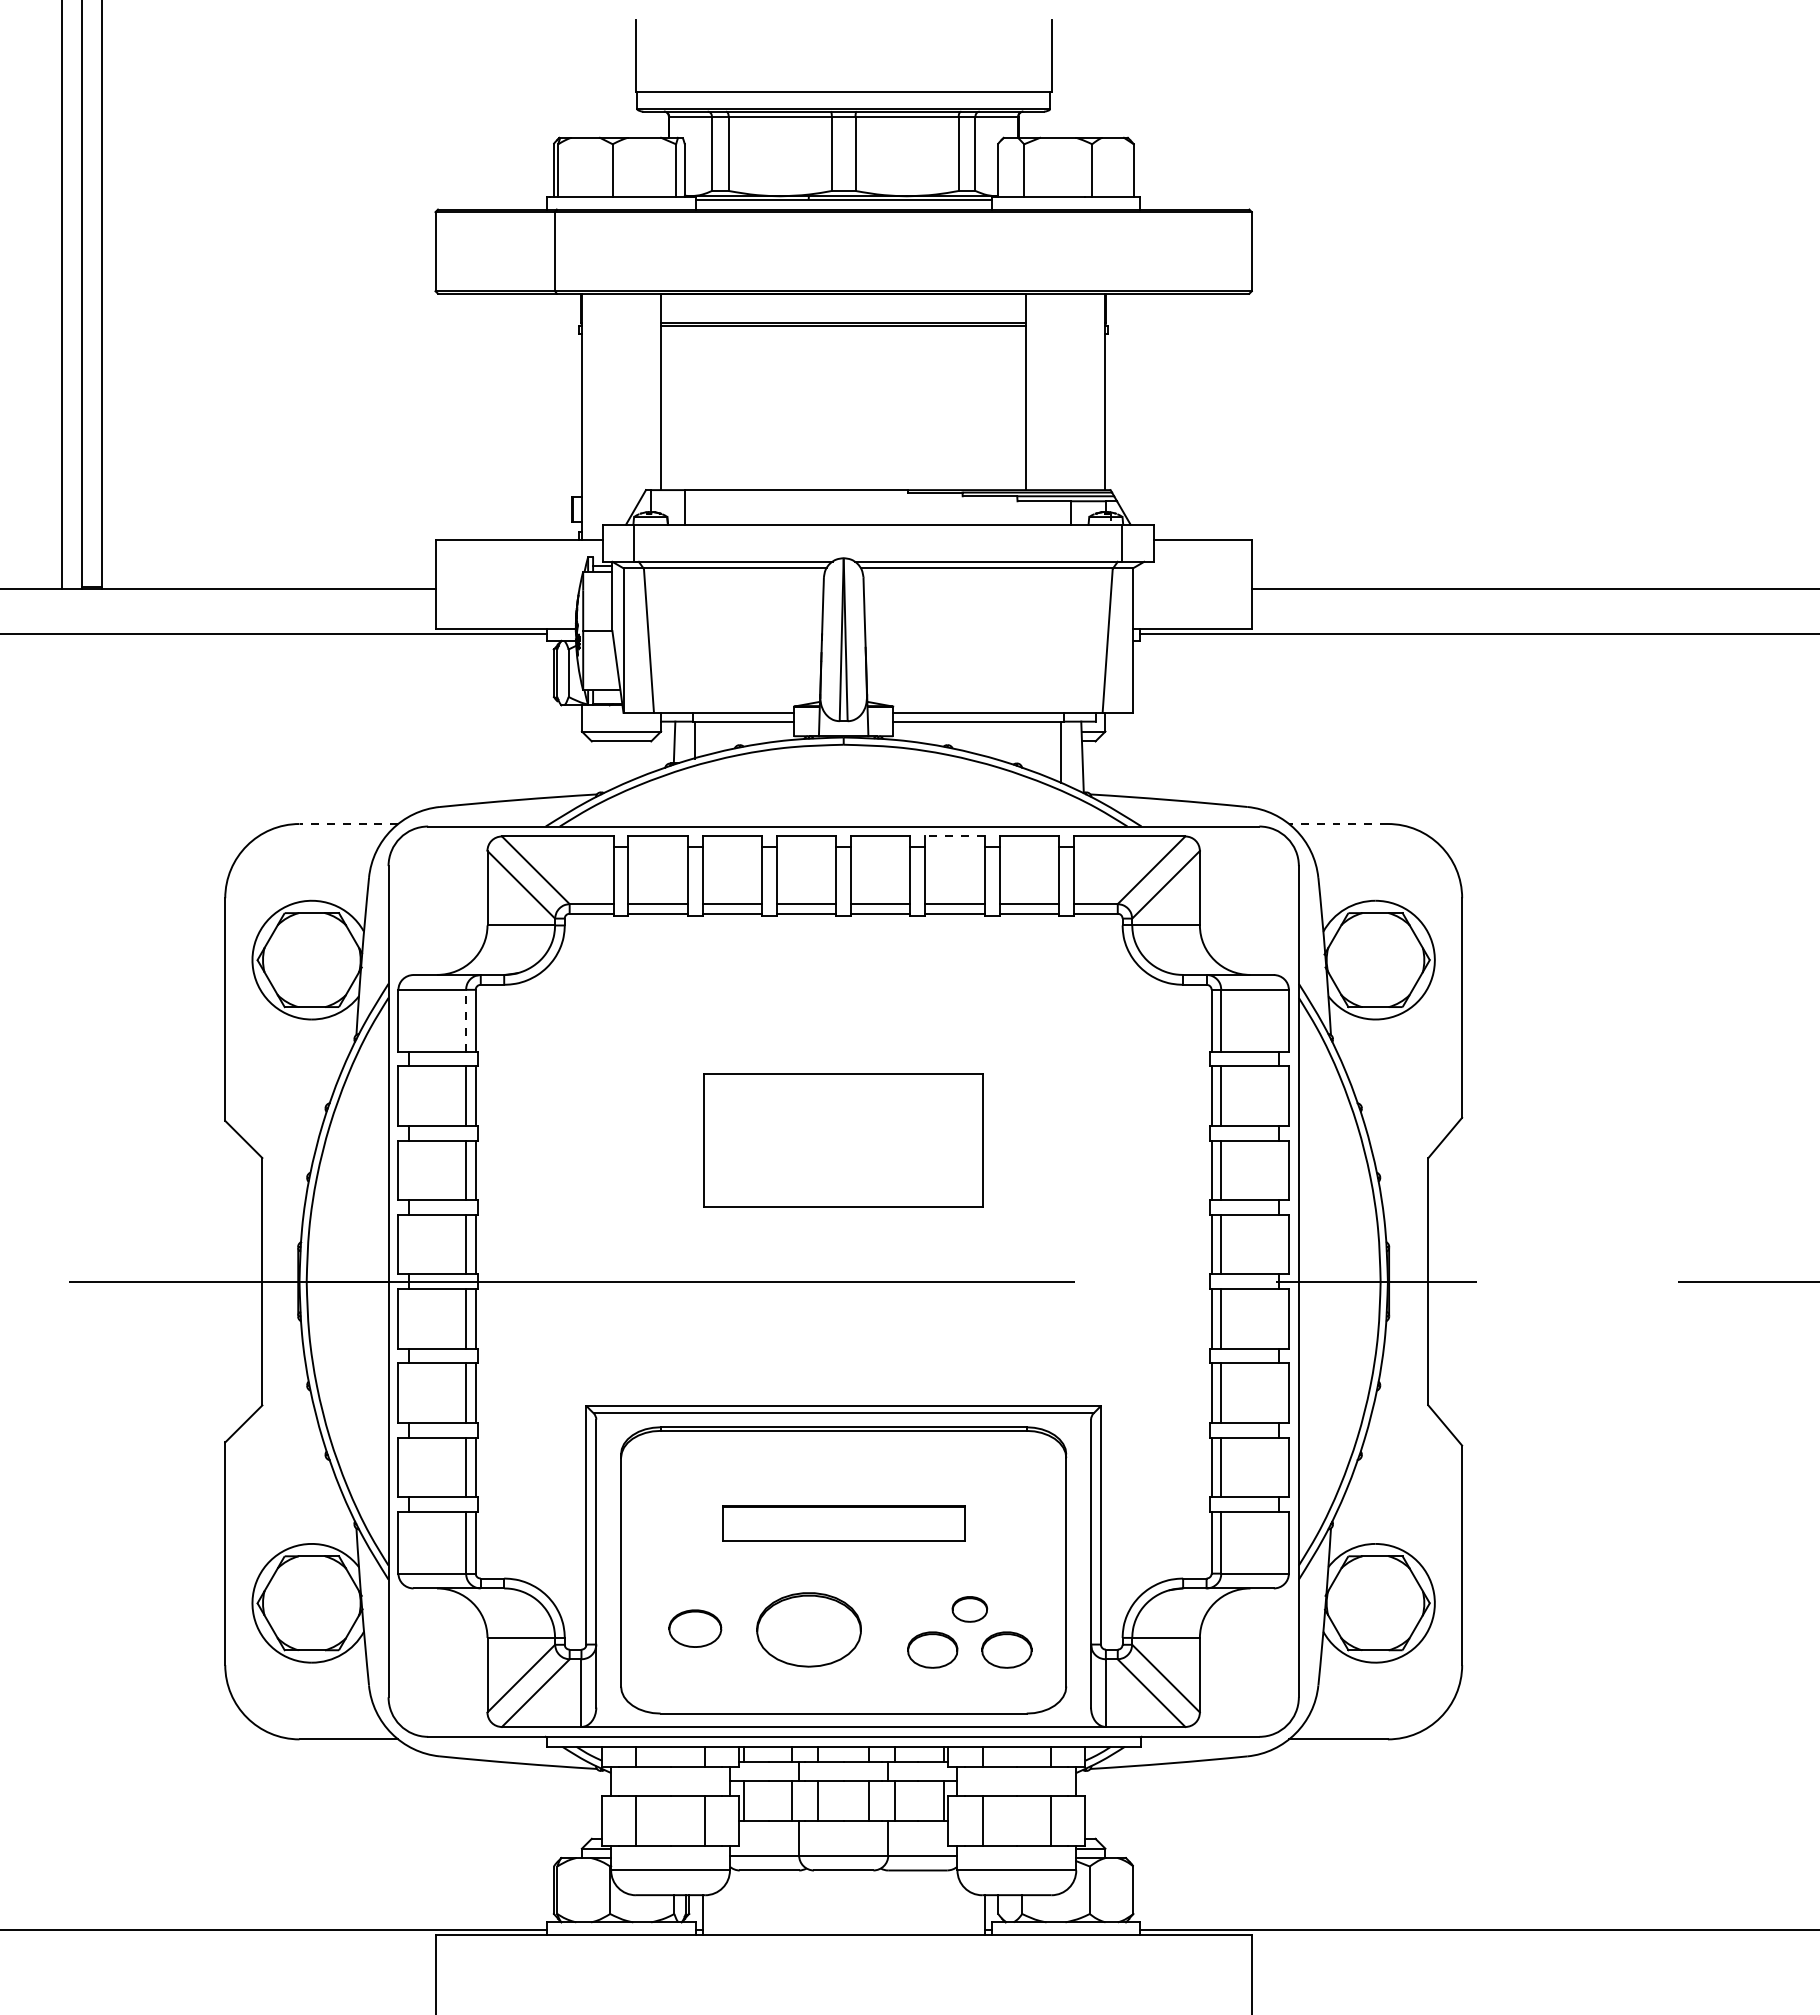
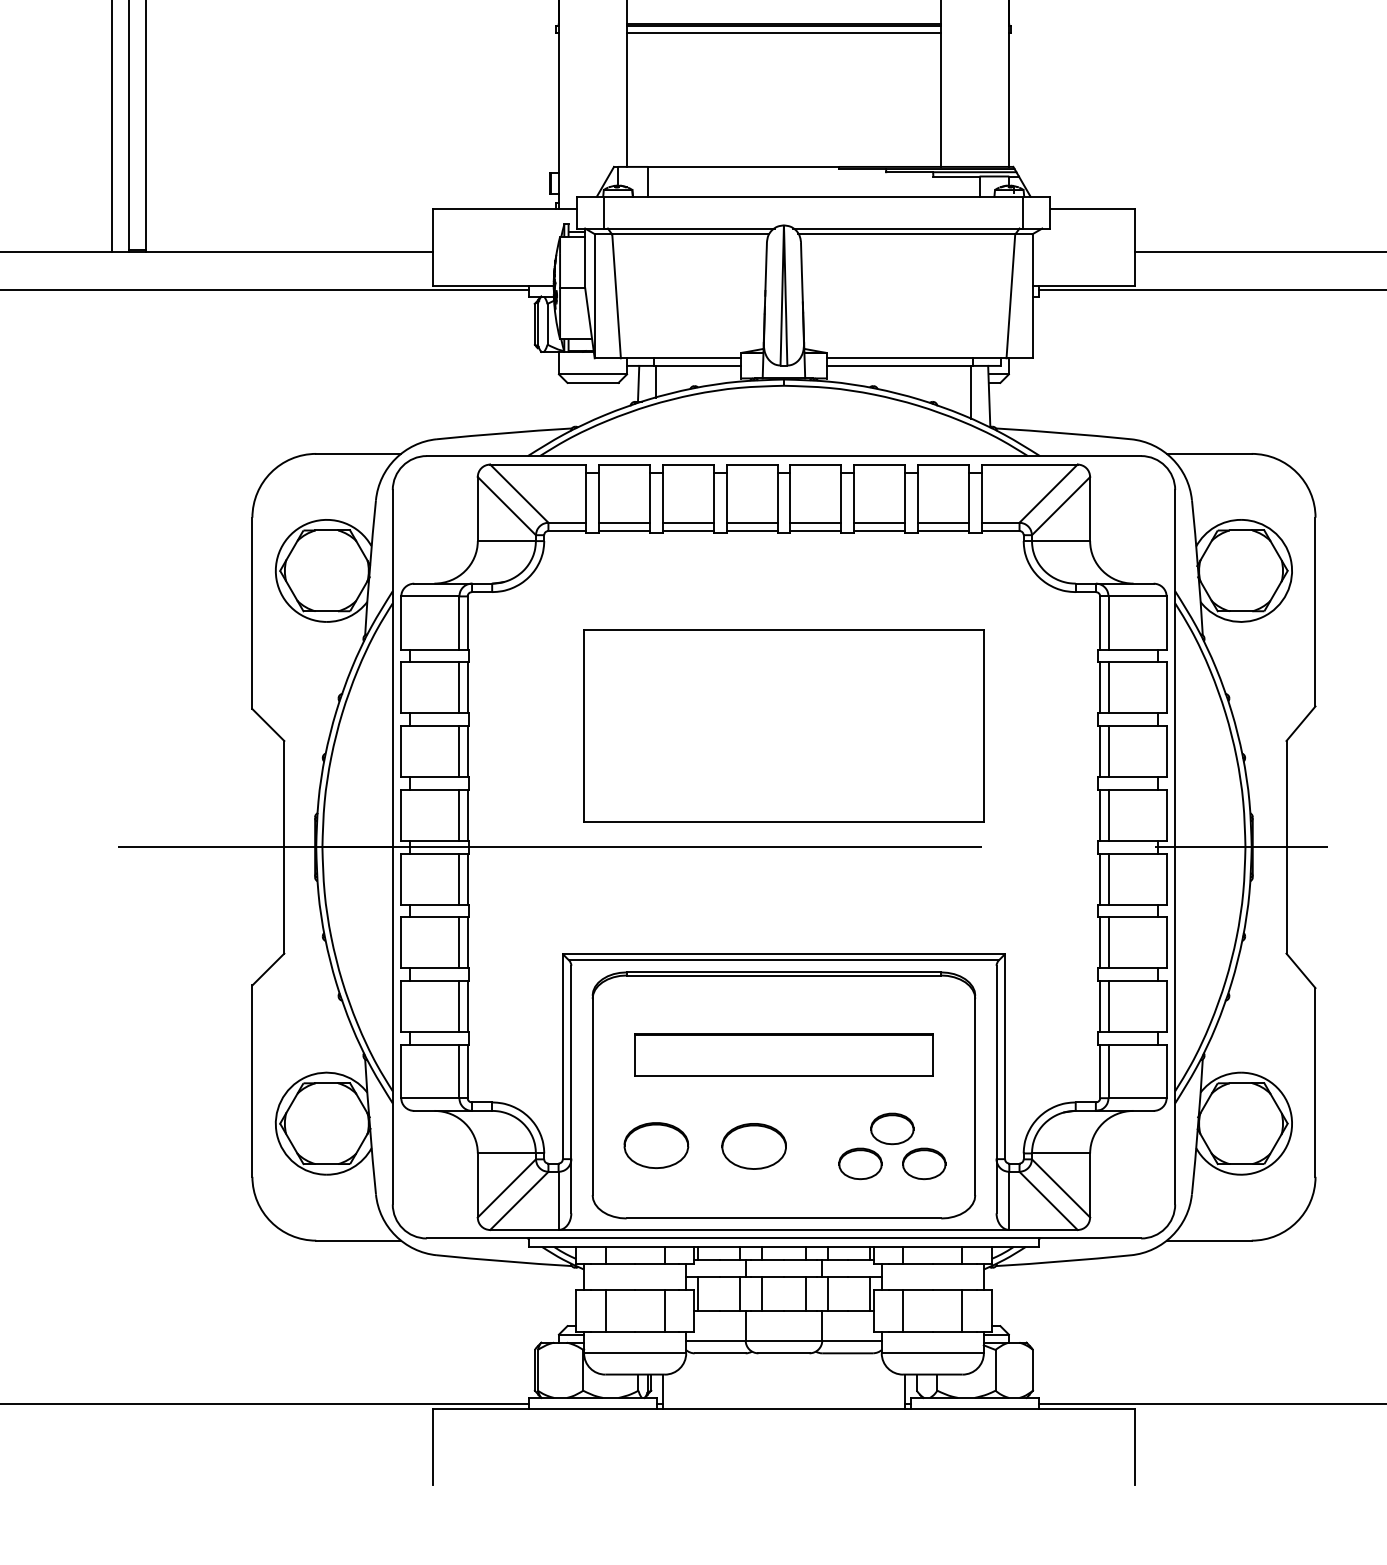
line: (843, 333) -> (783, 32), added
line: (348, 824) -> (358, 454), dashed -> solid
line: (1338, 824) -> (1209, 454), dashed -> solid
line: (955, 836) -> (880, 464), dashed -> solid
line: (466, 1020) -> (459, 622), dashed -> solid
part: (843, 1140) -> (783, 725), size x1.67
part: (843, 1523) -> (783, 1055), size x1.43
part: (969, 1609) -> (892, 1129), size x1.43
part: (695, 1628) -> (656, 1145), size x1.43
part: (808, 1629) -> (753, 1146), size x0.71

